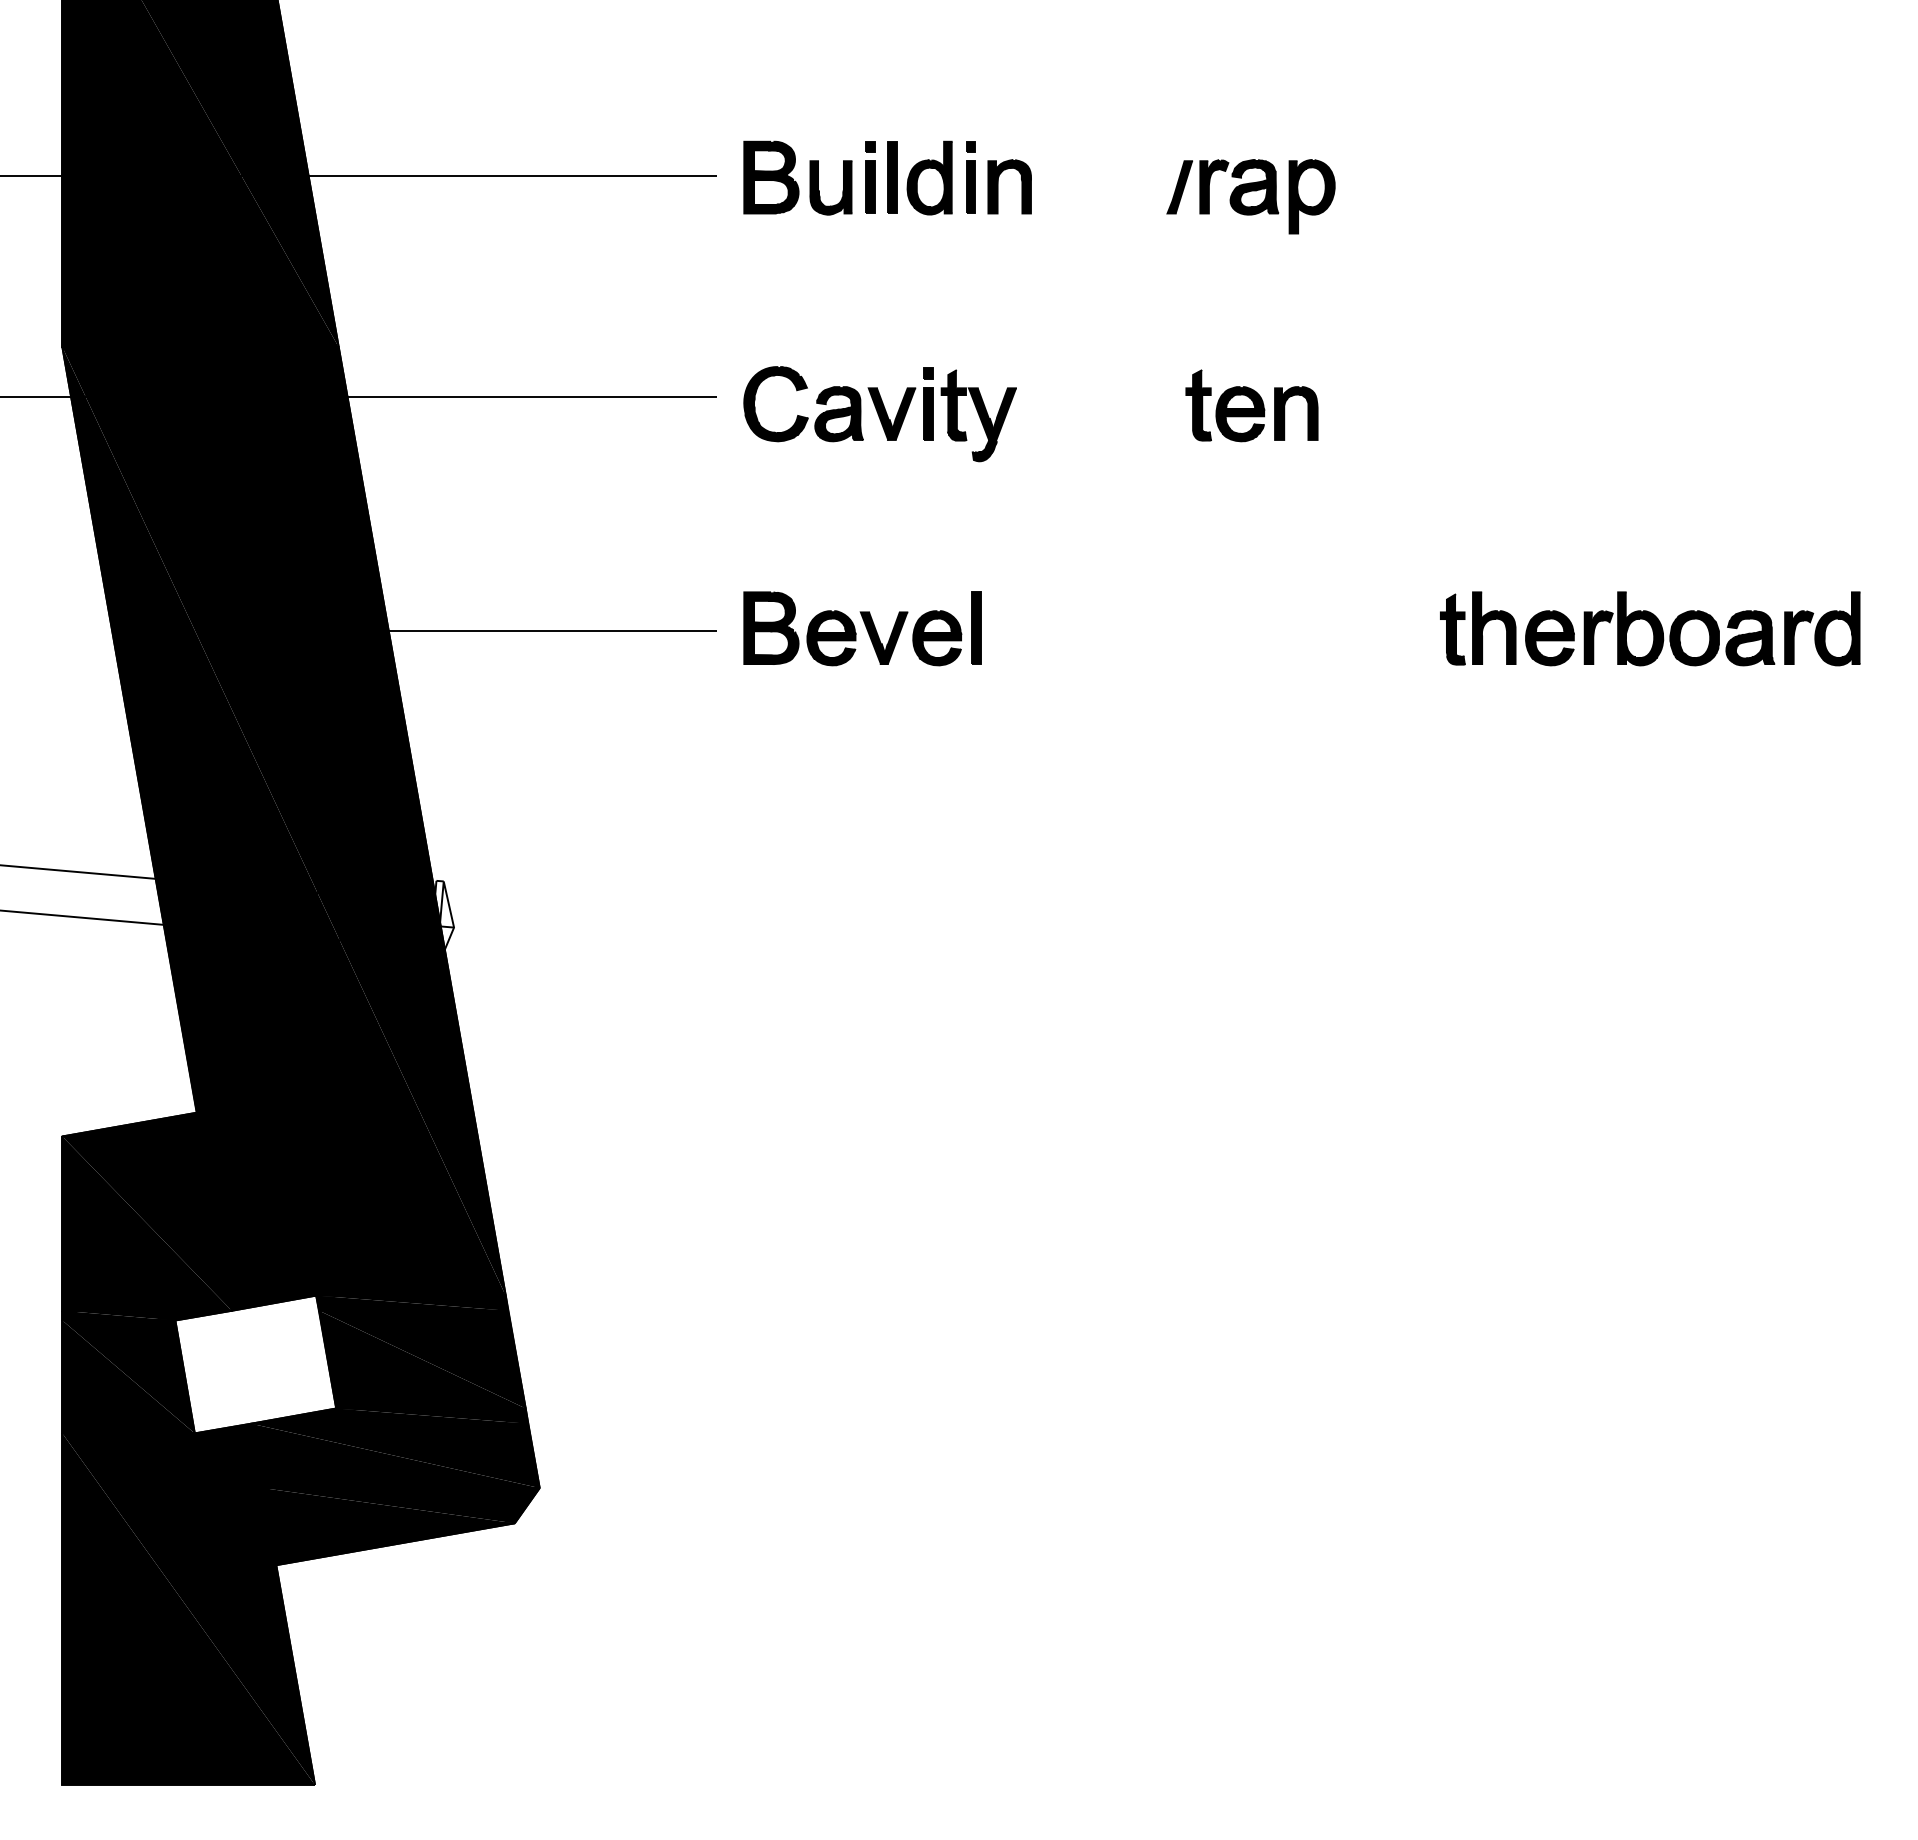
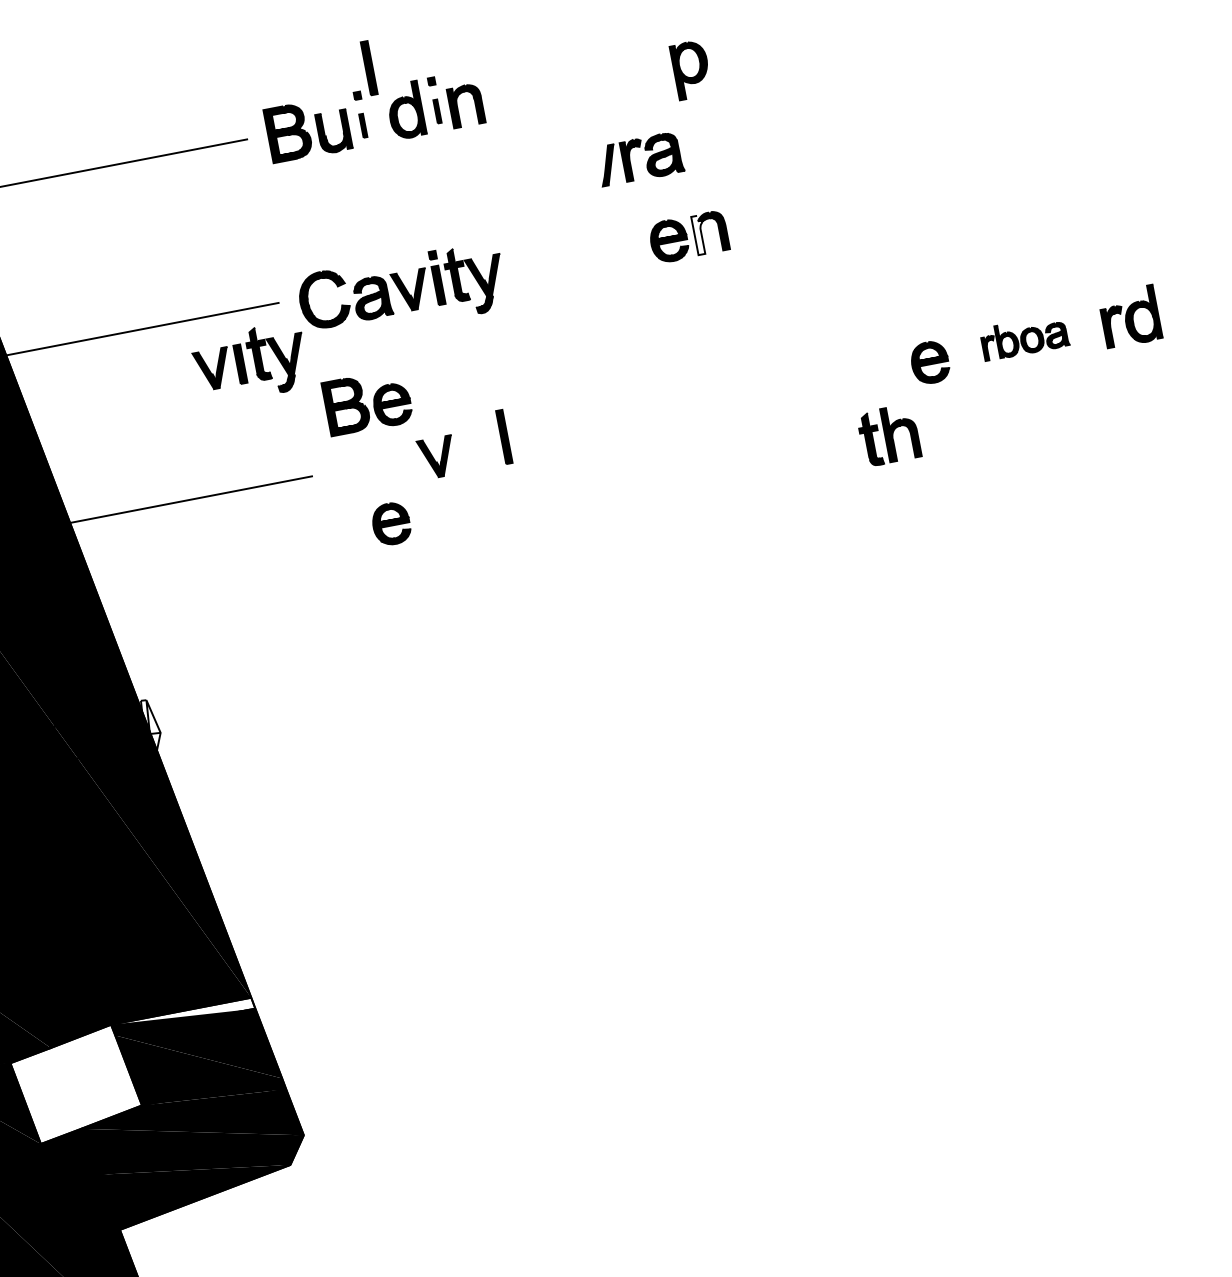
part: (892, 177) -> (369, 68), moved
part: (870, 186) -> (363, 125), size x0.6
part: (970, 186) -> (437, 111), size x0.6
part: (1232, 191) -> (647, 161), moved
part: (1198, 405) -> (637, 240), removed
fill: (1283, 413) -> (701, 234), removed
part: (663, 468) -> (250, 363), added
part: (799, 628) -> (367, 402), moved
part: (1478, 628) -> (889, 435), moved
part: (1679, 628) -> (1024, 337), size x0.6
part: (937, 638) -> (391, 524), moved
fill: (412, 1302) -> (183, 1016), removed

